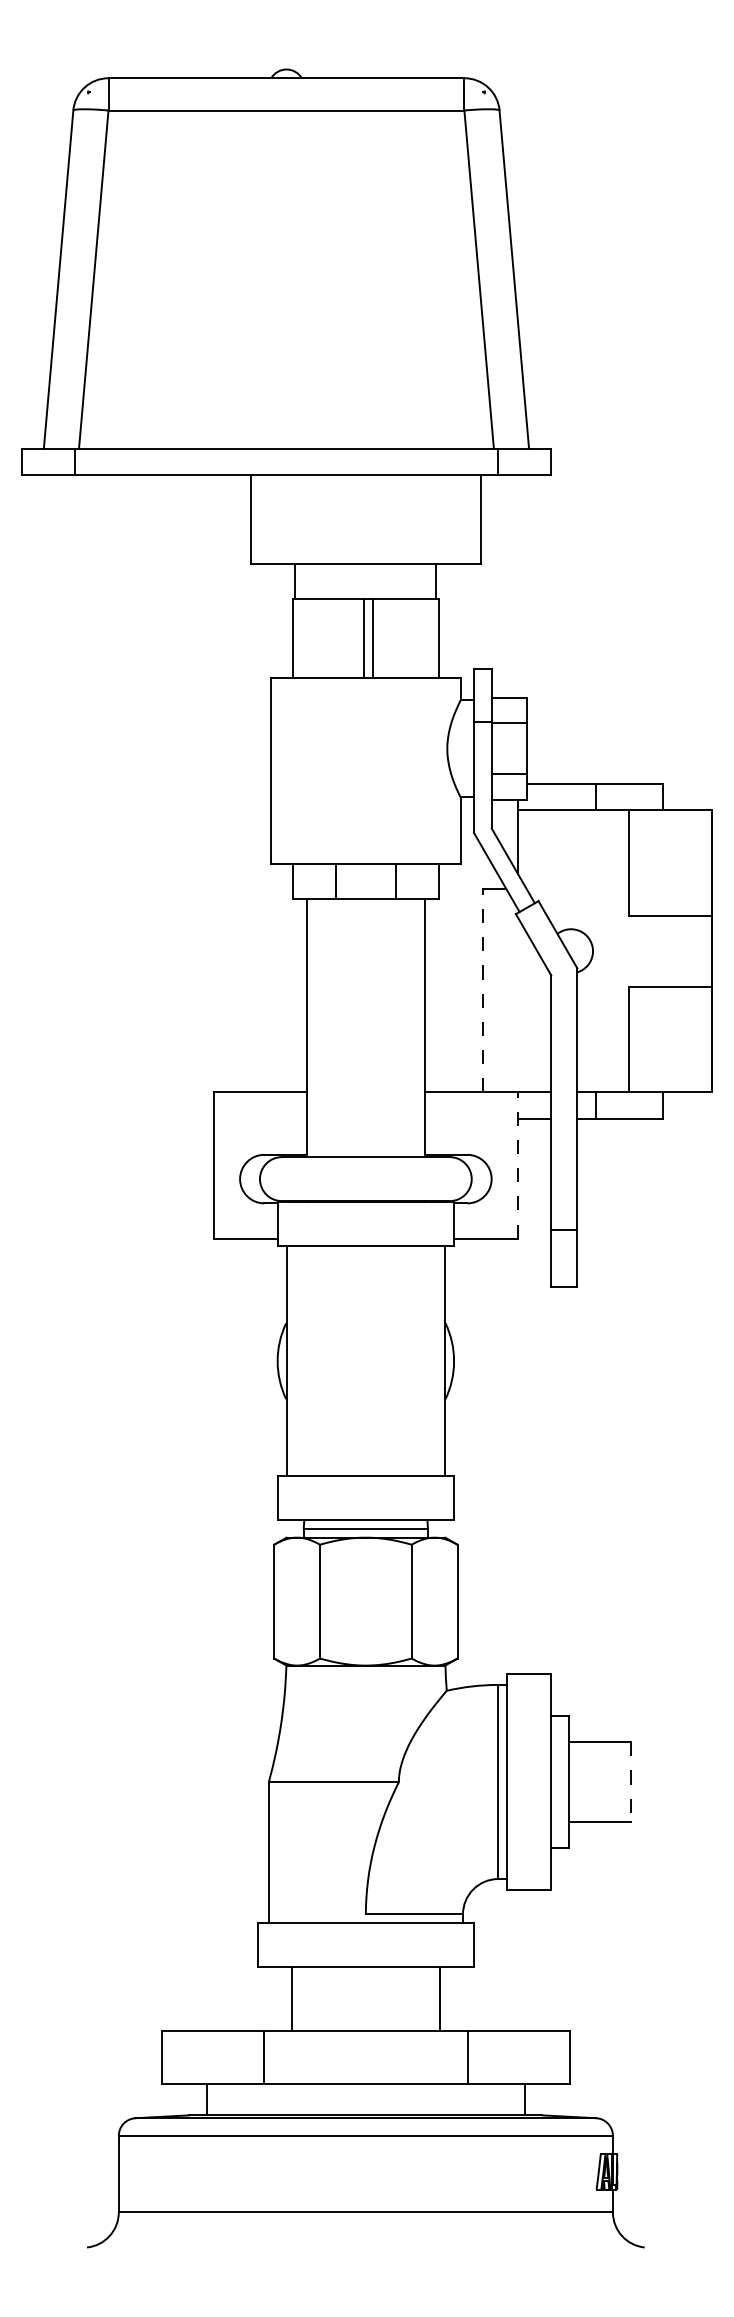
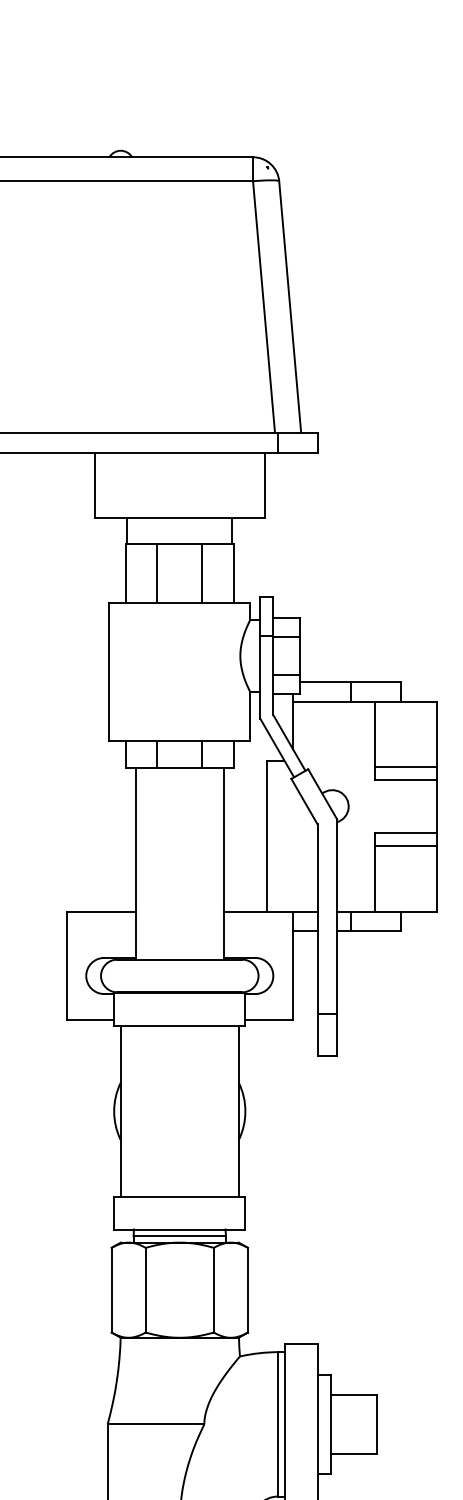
line: (363, 638) -> (157, 573), moved
line: (372, 638) -> (201, 573), moved
line: (670, 898) -> (406, 767), added
line: (482, 990) -> (266, 835), dashed -> solid
line: (670, 1004) -> (406, 846), added
line: (518, 1165) -> (293, 965), dashed -> solid
line: (630, 1782) -> (376, 1424), dashed -> solid

